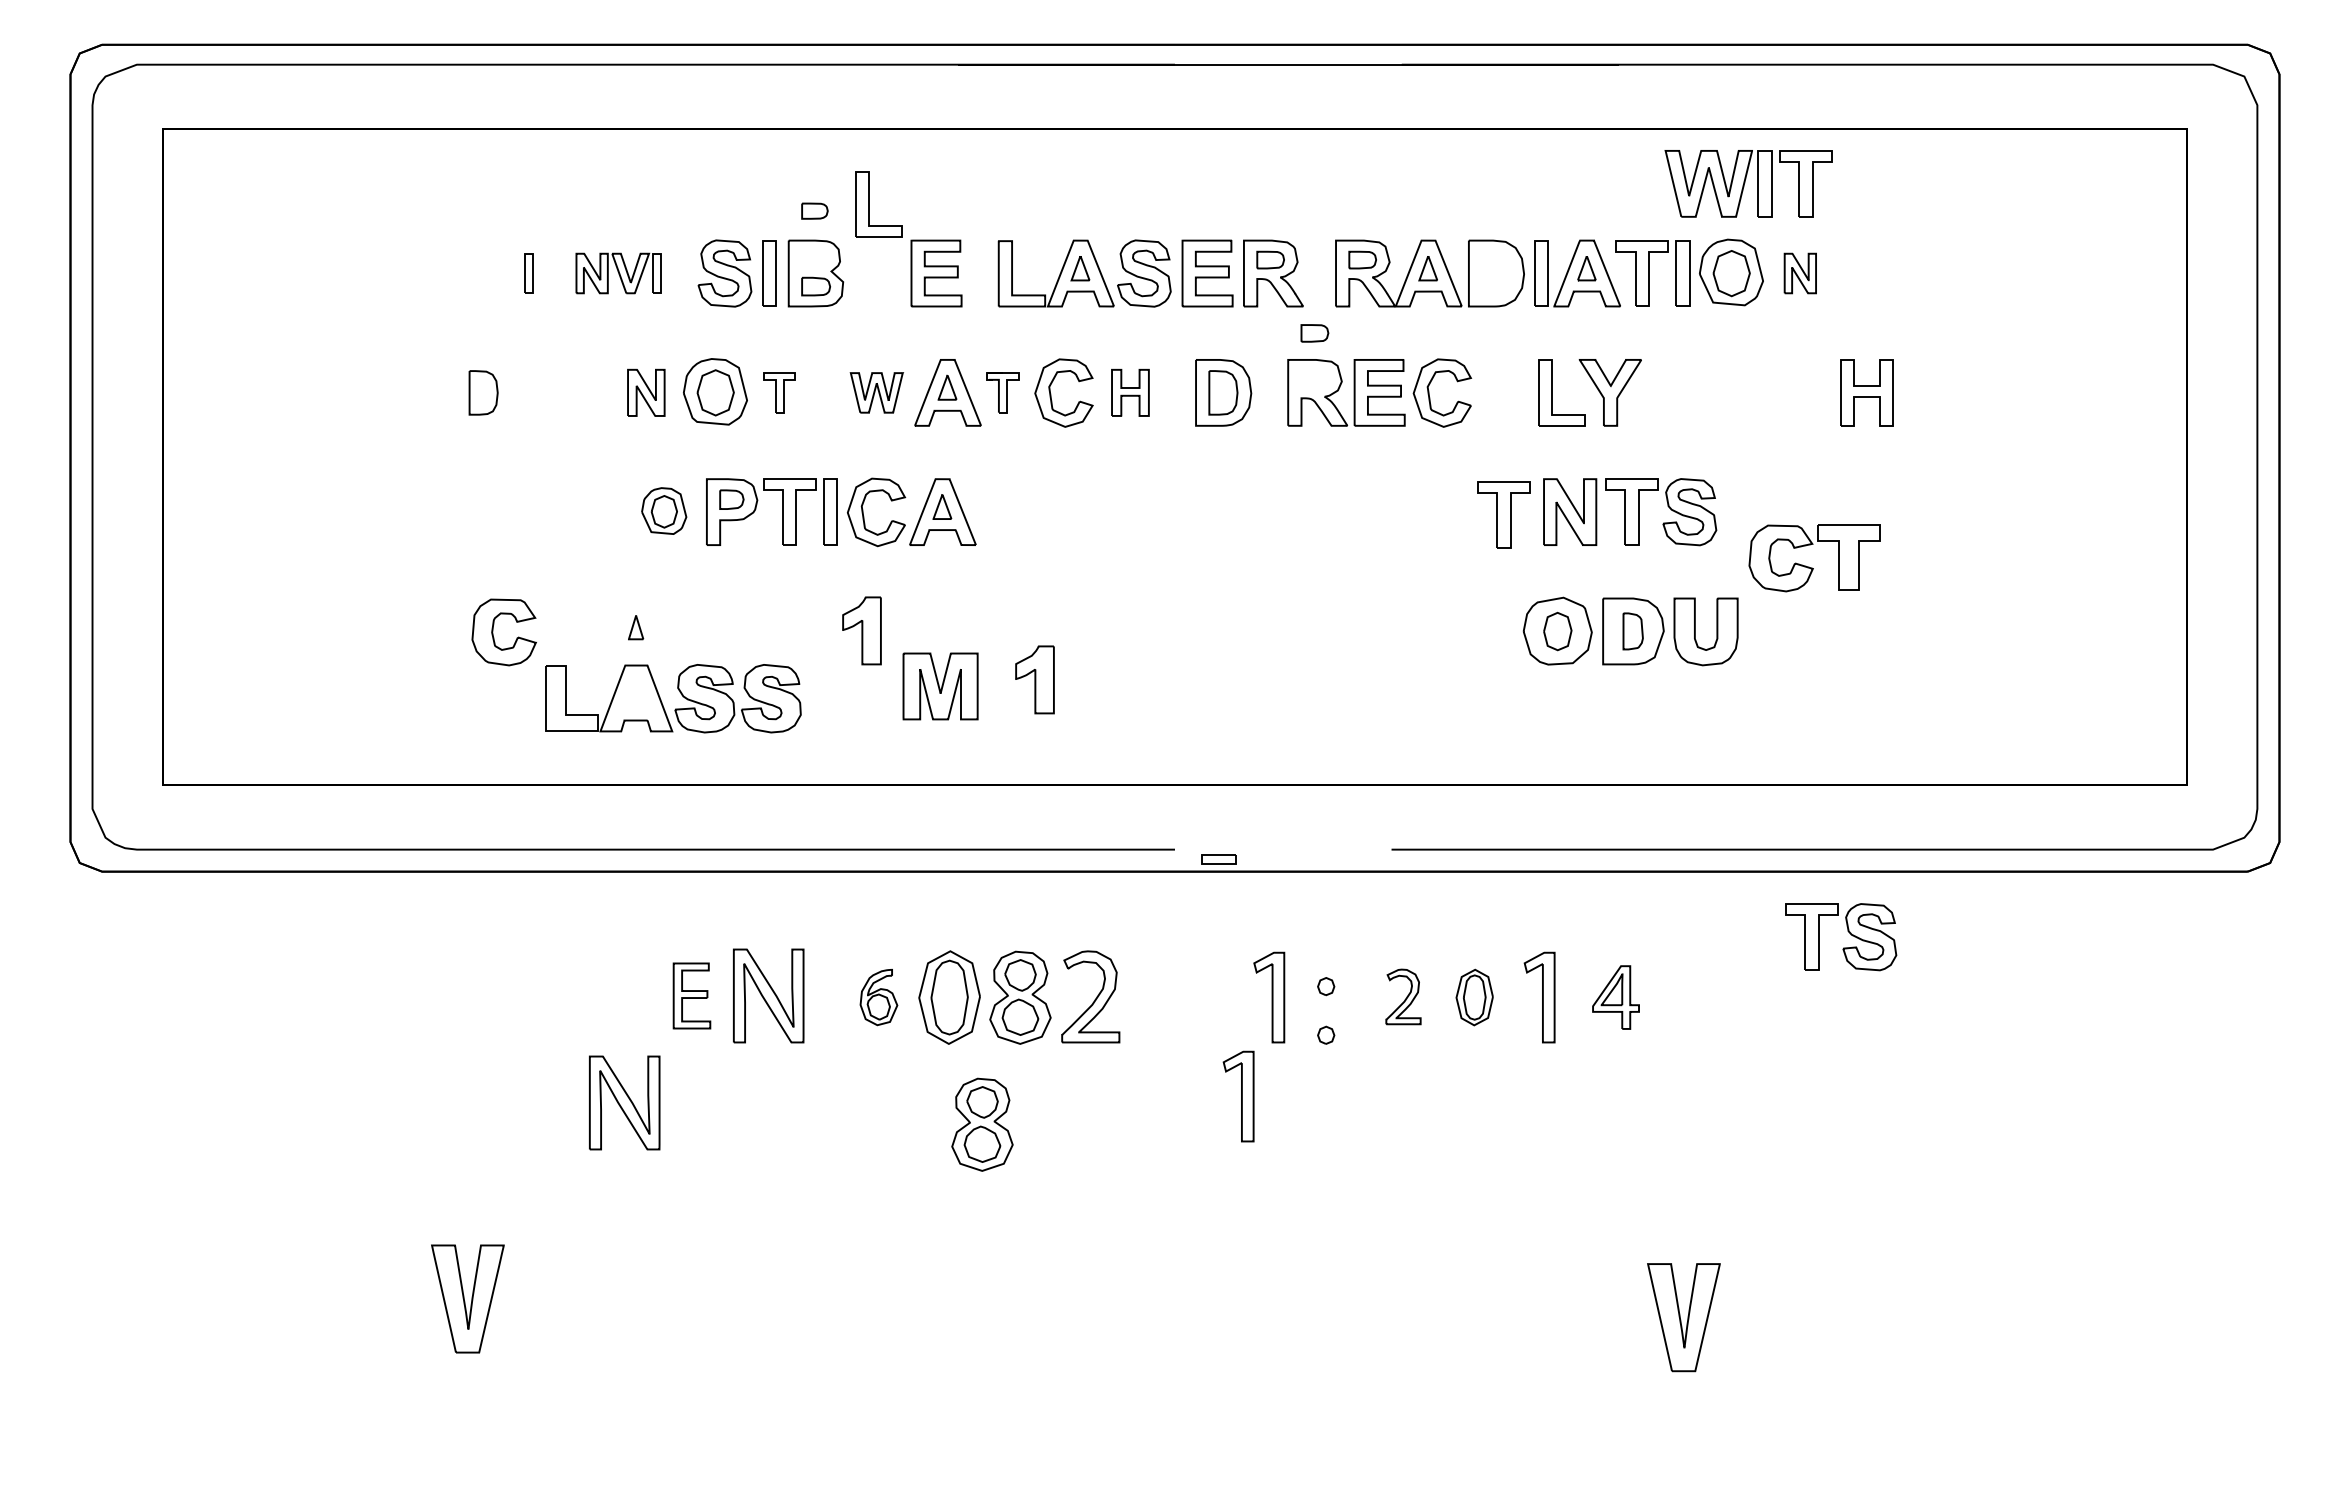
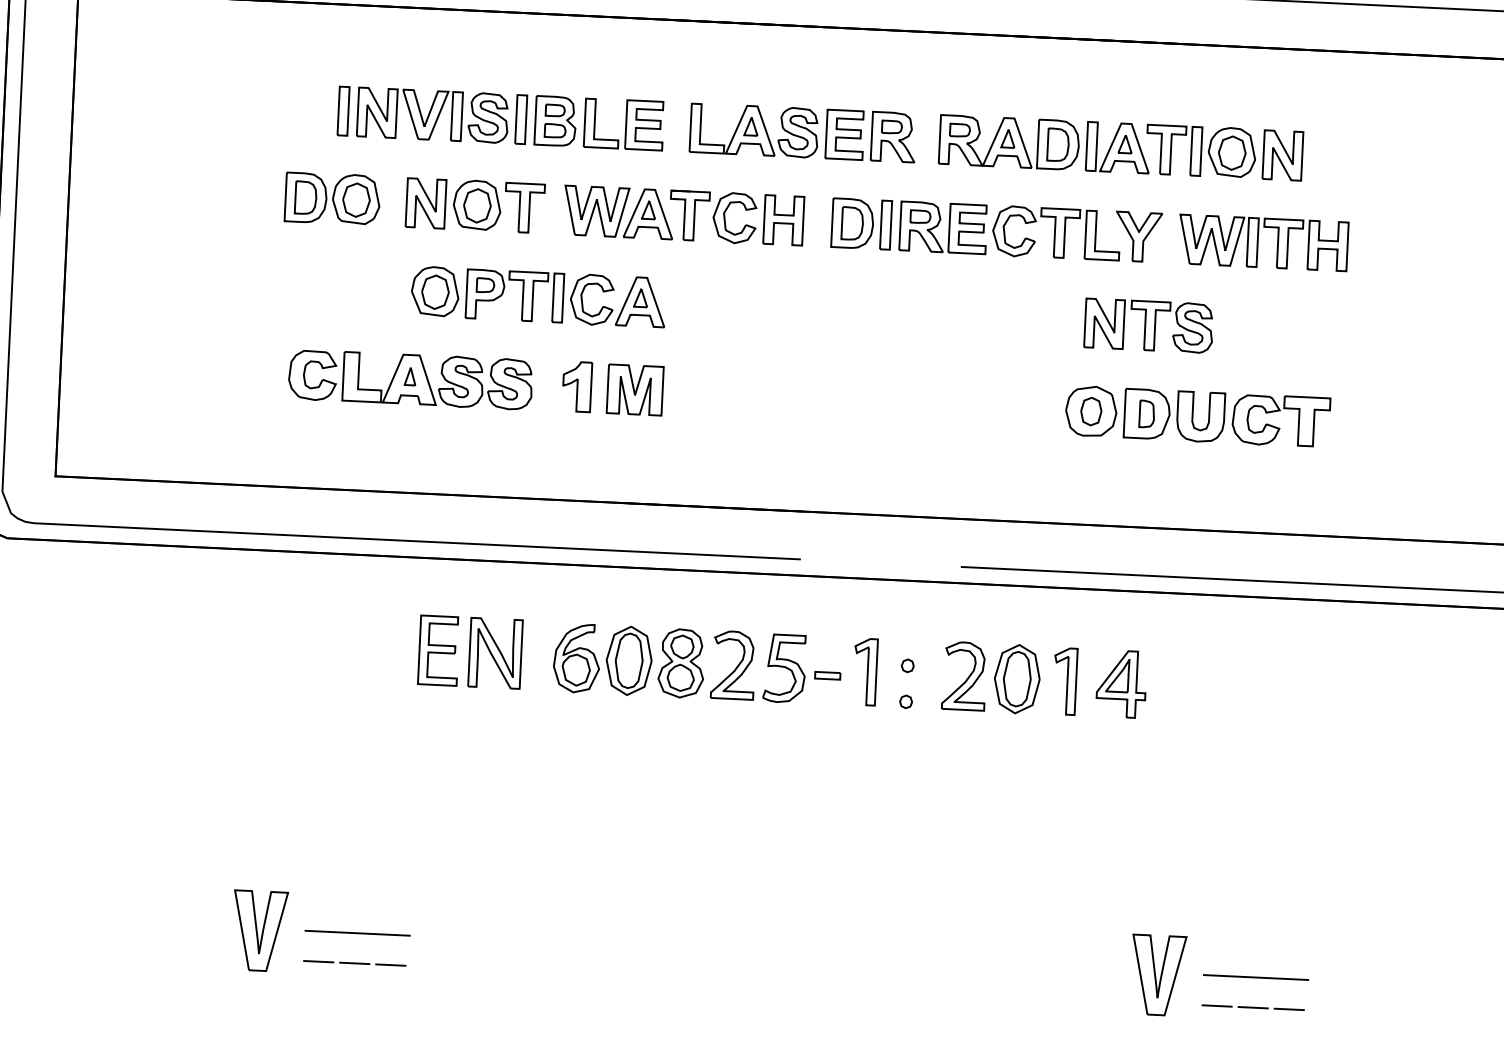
part: (1748, 183) -> (1240, 241), moved
part: (869, 204) -> (595, 123), moved
part: (814, 210) -> (555, 110), moved
part: (528, 273) -> (343, 111), size x1.67
part: (618, 273) -> (409, 114), size x1.67
part: (1496, 273) -> (1058, 144), added
part: (1800, 273) -> (1283, 155), size x1.67
part: (1314, 333) -> (920, 216), moved
part: (519, 392) -> (332, 198), added
part: (646, 392) -> (426, 203), size x1.43
part: (779, 392) -> (524, 207), size x1.67
part: (876, 392) -> (596, 211), size x1.67
part: (1002, 392) -> (689, 215), size x1.67
part: (1130, 392) -> (783, 220), size x1.43
part: (1268, 392) -> (885, 224), added
part: (663, 510) -> (434, 291), size x1.43
part: (1503, 514) -> (1059, 233), moved
part: (1812, 567) -> (1279, 427), moved
part: (1034, 679) -> (702, 428), removed
part: (940, 686) -> (635, 390), moved
part: (679, 692) -> (442, 376), moved
part: (1218, 859) -> (827, 676), moved
part: (1847, 931) -> (1294, 643), removed
part: (691, 995) -> (438, 650), size x1.43
part: (1403, 996) -> (964, 675), size x1.67
part: (878, 997) -> (576, 658), size x1.67
part: (1159, 997) -> (784, 668), added
part: (1474, 997) -> (1016, 679), size x1.67
part: (1615, 997) -> (1121, 684), size x1.43
part: (1238, 1096) -> (839, 744), removed
part: (624, 1102) -> (385, 727), removed
part: (982, 1124) -> (649, 755), removed
part: (467, 1298) -> (259, 930), moved
part: (1683, 1317) -> (1157, 975), moved
line: (599, 1382) -> (357, 933), added
line: (1815, 1385) -> (1255, 977), added
line: (549, 1423) -> (318, 961), added
line: (598, 1423) -> (354, 963), added
line: (646, 1423) -> (390, 965), added
line: (1765, 1426) -> (1217, 1006), added
line: (1814, 1426) -> (1253, 1007), added
line: (1862, 1426) -> (1288, 1009), added

